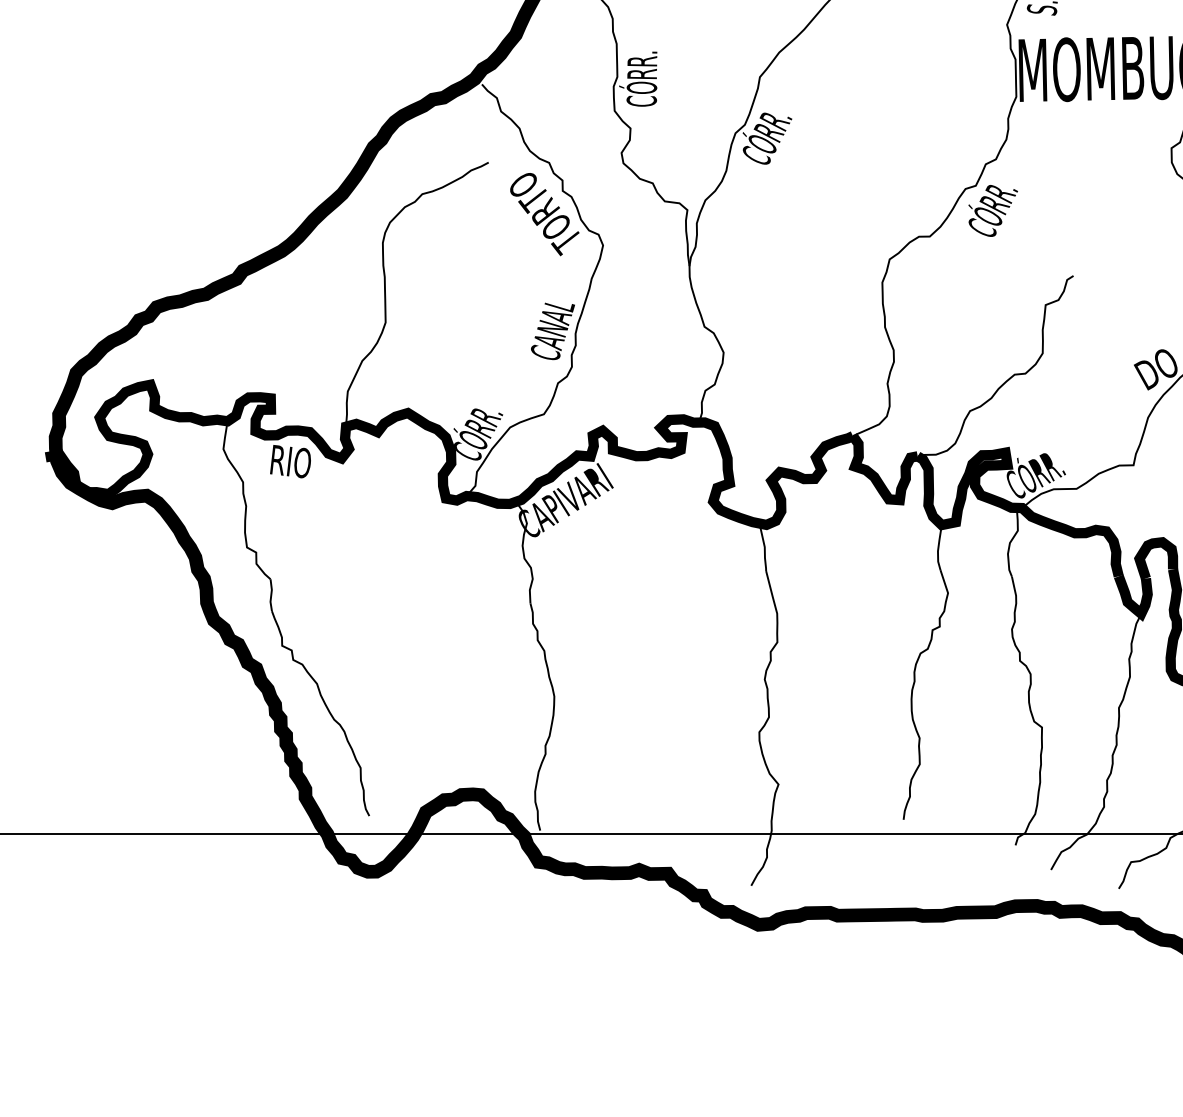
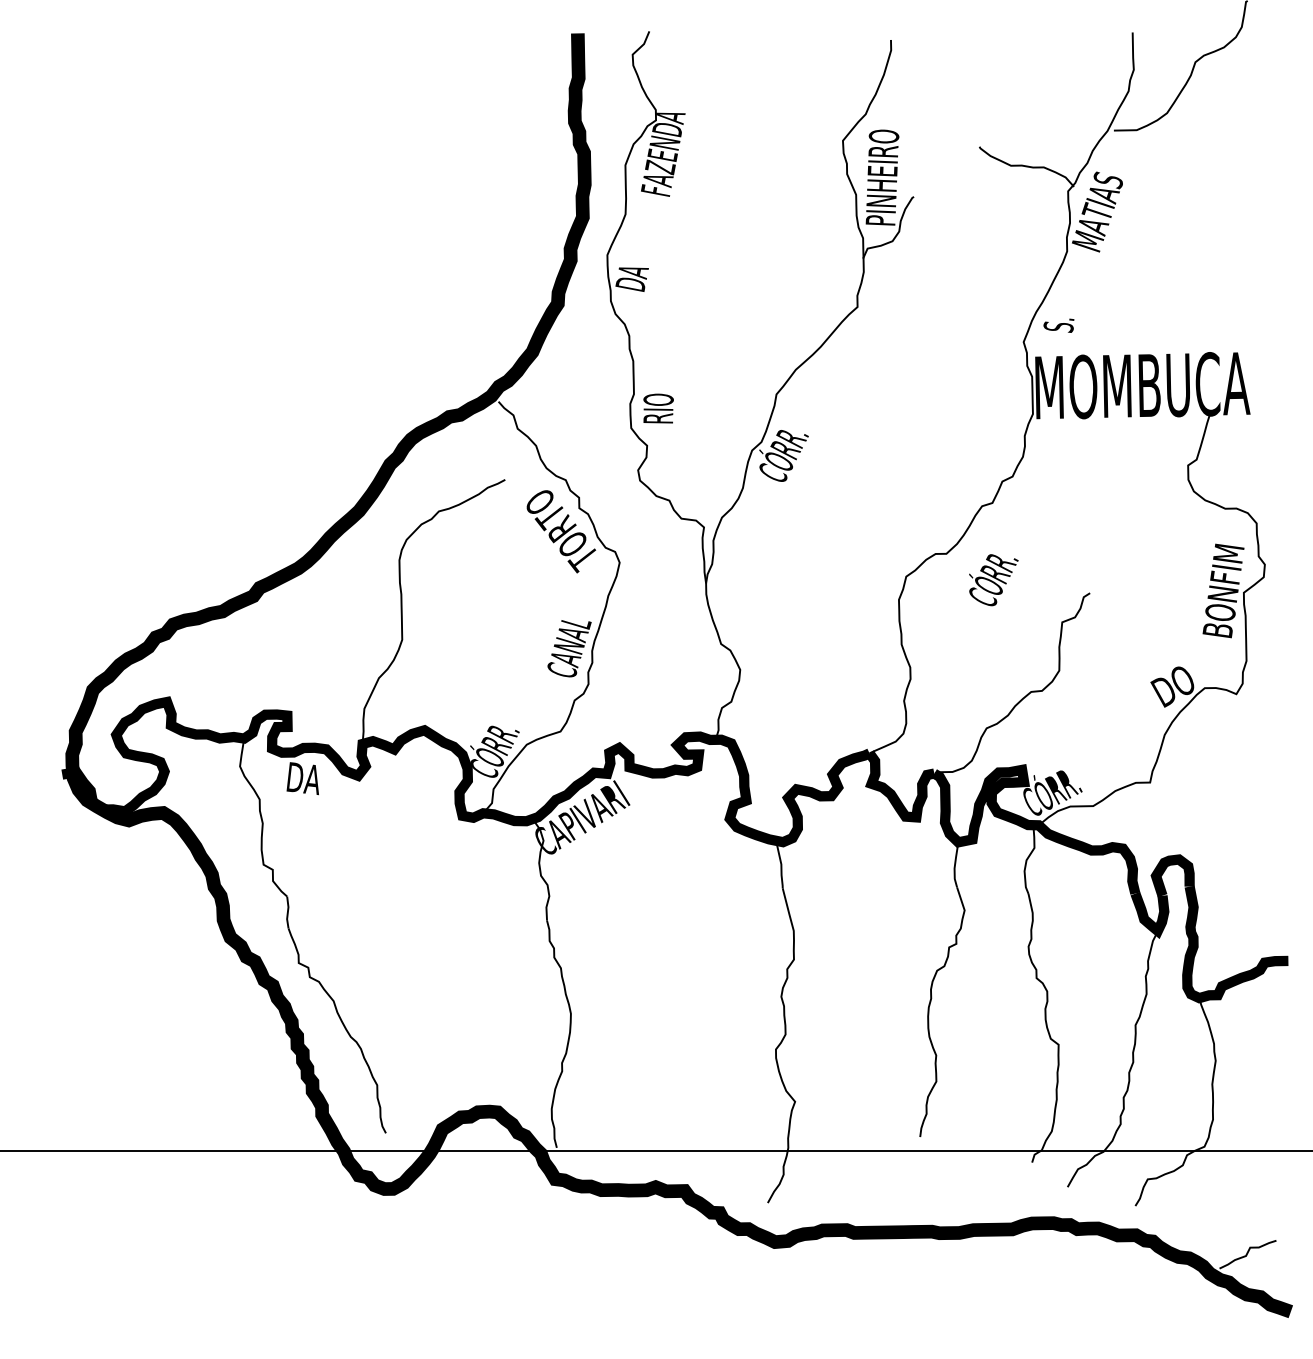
text: (637, 79) -> (654, 396), CÓRR. -> RIO
text: (992, 211) -> (993, 580), moved
text: (291, 462) -> (308, 779), RIO -> DA

